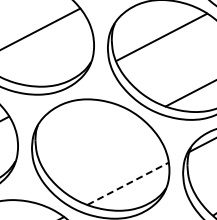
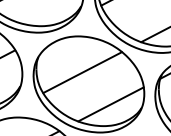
line: (92, 143) -> (82, 71), added
line: (128, 183) -> (111, 104), dashed -> solid

